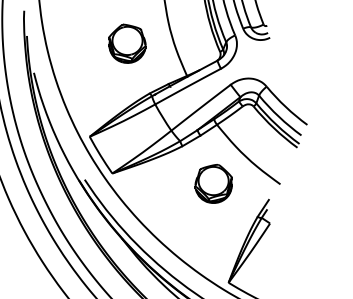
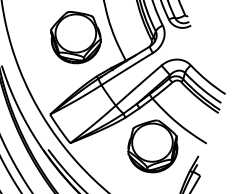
part: (127, 43) -> (76, 37), size x1.67
part: (213, 183) -> (152, 146), size x1.67

